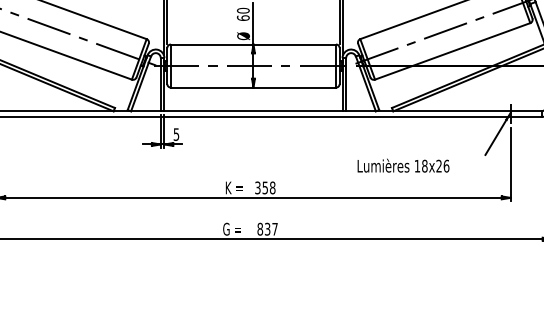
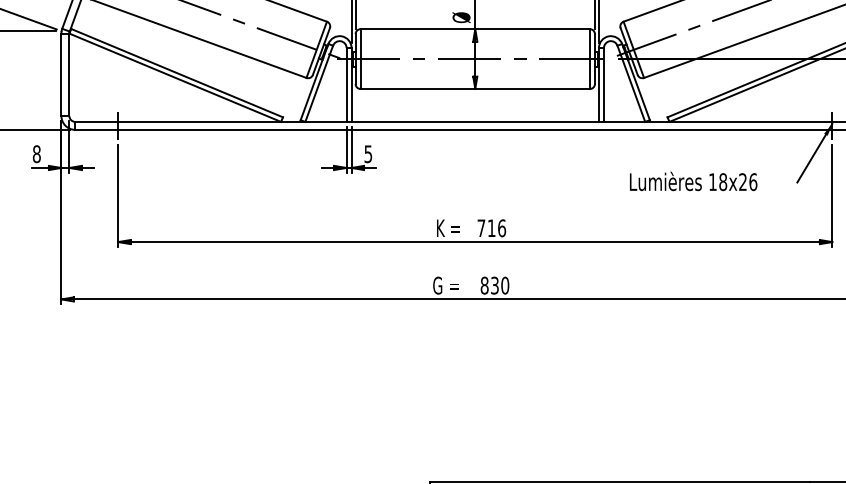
text: (403, 165) -> (693, 181), moved
text: (265, 188) -> (491, 228), 358 -> 716
text: (275, 229) -> (505, 285), 837 -> 830

